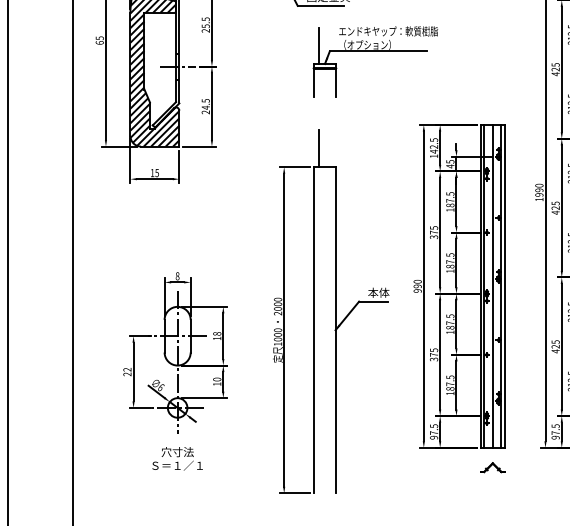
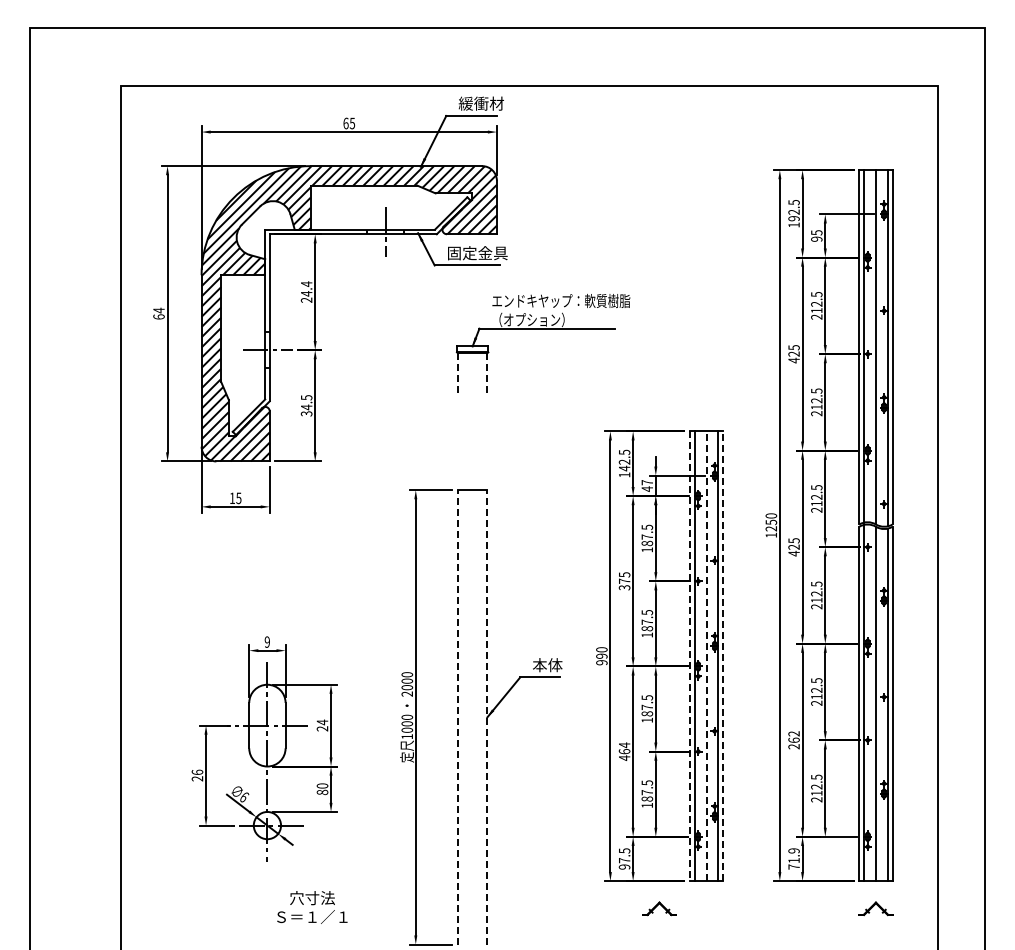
text: (205, 22) -> (306, 288), 25.5 -> 24.4
text: (99, 38) -> (158, 310), 65 -> 64
line: (319, 46) -> (464, 321), removed
line: (314, 83) -> (457, 373), solid -> dashed
line: (335, 83) -> (487, 373), solid -> dashed
text: (205, 112) -> (306, 413), 24.5 -> 34.5
line: (319, 148) -> (464, 464), removed
text: (450, 161) -> (647, 482), 45 -> 47
text: (539, 192) -> (771, 525), 1990 -> 1250
text: (176, 275) -> (266, 641), 8 -> 9
line: (480, 286) -> (689, 656), solid -> dashed
line: (492, 286) -> (706, 656), solid -> dashed
line: (505, 286) -> (723, 656), solid -> dashed
line: (314, 329) -> (457, 716), solid -> dashed
line: (335, 329) -> (487, 716), solid -> dashed
text: (217, 336) -> (322, 725), 18 -> 24
text: (555, 346) -> (793, 740), 425 -> 262
text: (433, 354) -> (624, 751), 375 -> 464
text: (127, 369) -> (197, 771), 22 -> 26
text: (217, 384) -> (322, 792), 10 -> 80
text: (555, 431) -> (793, 858), 97.5 -> 71.9
text: (177, 458) -> (312, 907), moved
part: (492, 467) -> (659, 908), moved

